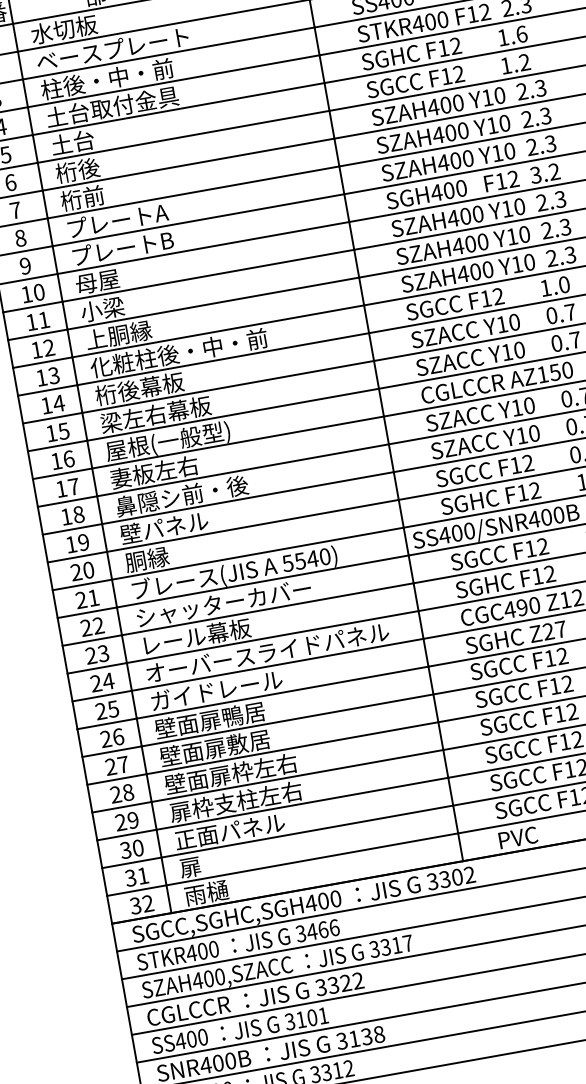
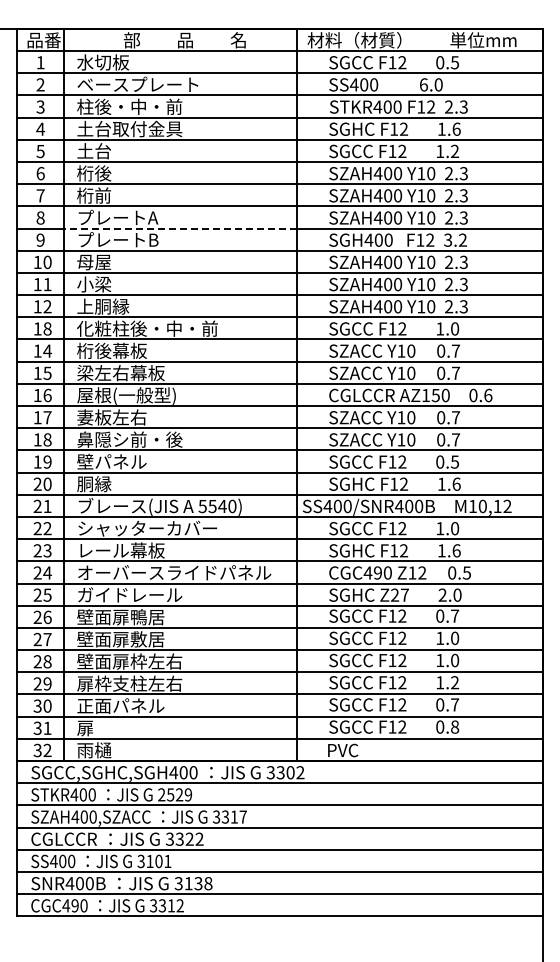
line: (198, 220) -> (180, 228), solid -> dashed
text: (53, 375) -> (47, 328), 13 -> 18
text: (318, 930) -> (175, 794), 3466 -> 2529

